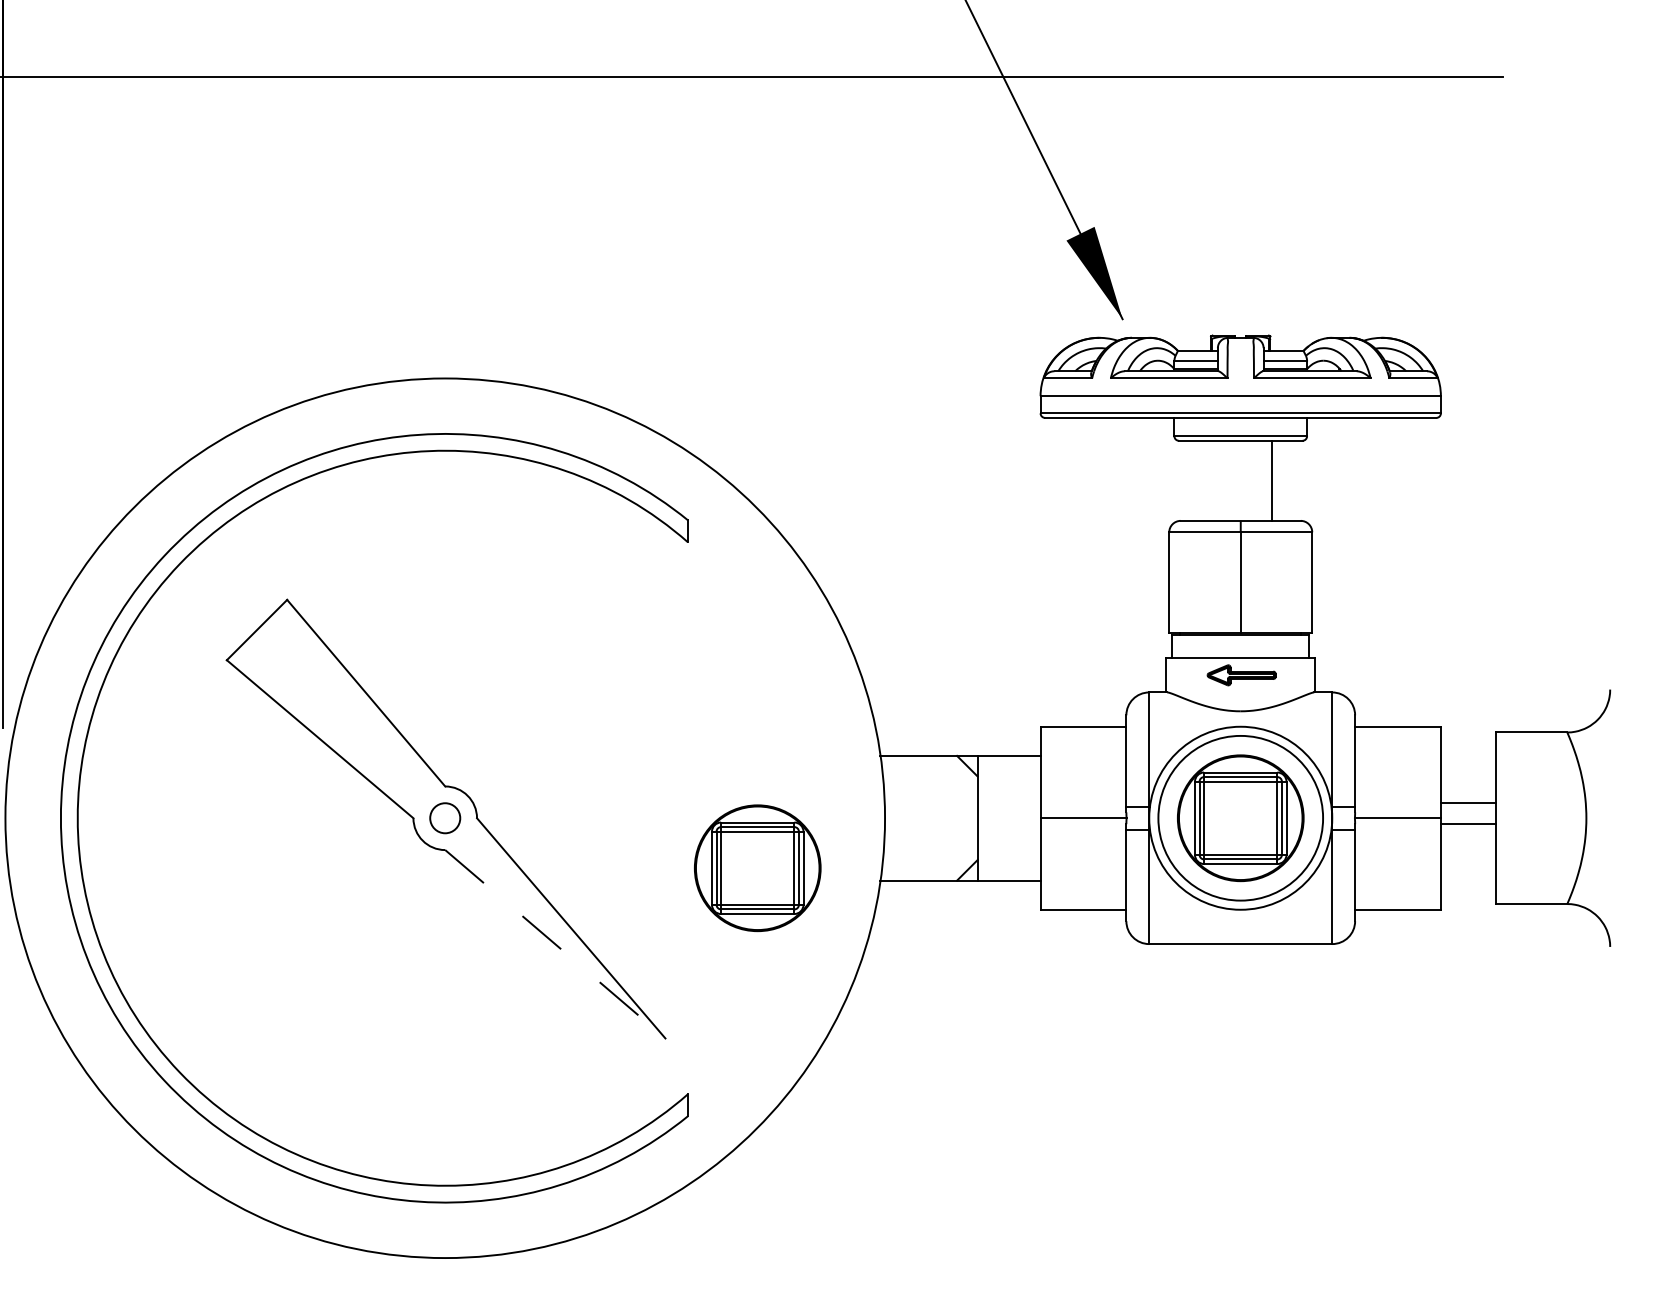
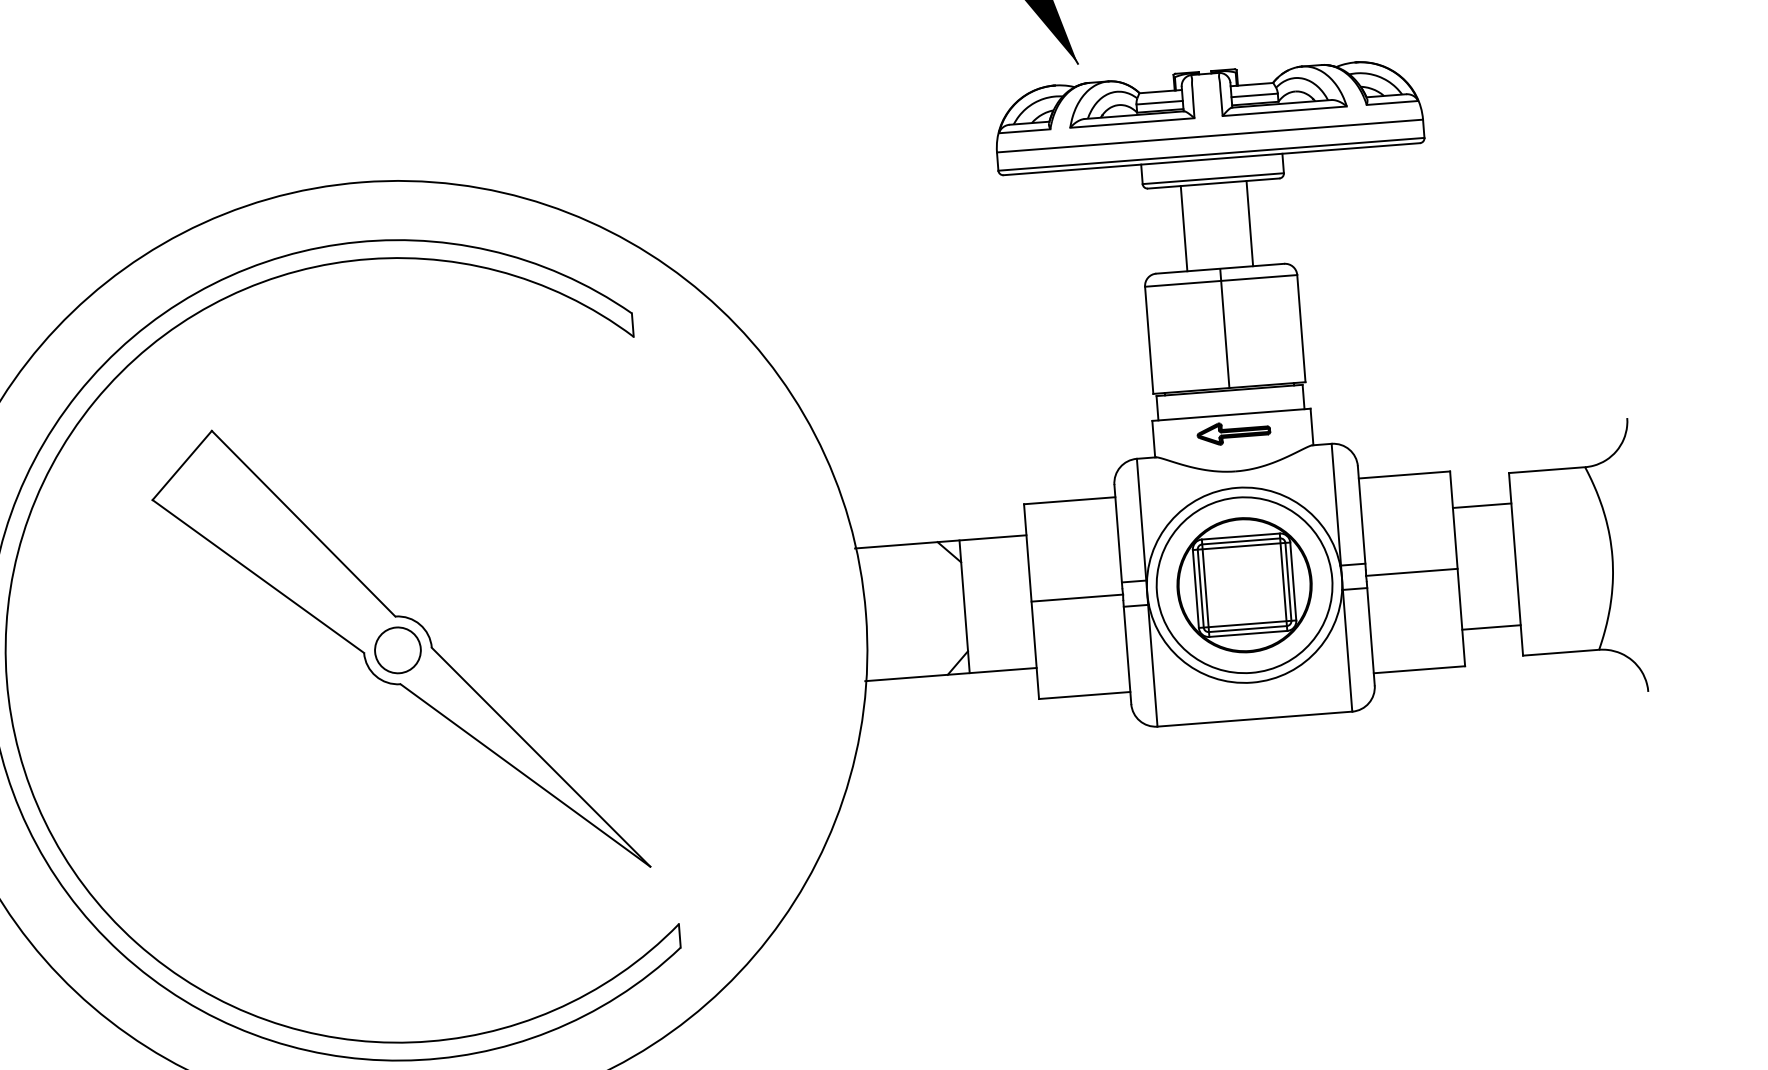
line: (1209, 480) -> (1183, 228), added
line: (1467, 803) -> (1481, 506), moved
circle: (444, 817) -> (397, 649), size x1.43
line: (1467, 824) -> (1490, 627), moved
part: (757, 868) -> (734, 678), removed
line: (555, 944) -> (525, 775), dashed -> solid

